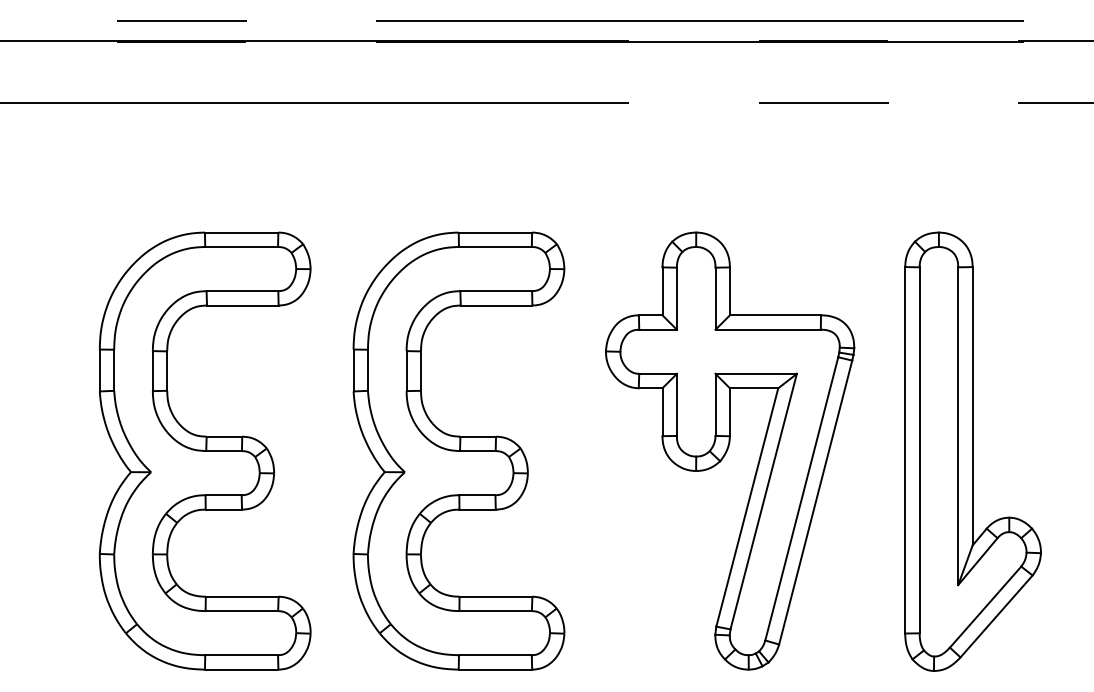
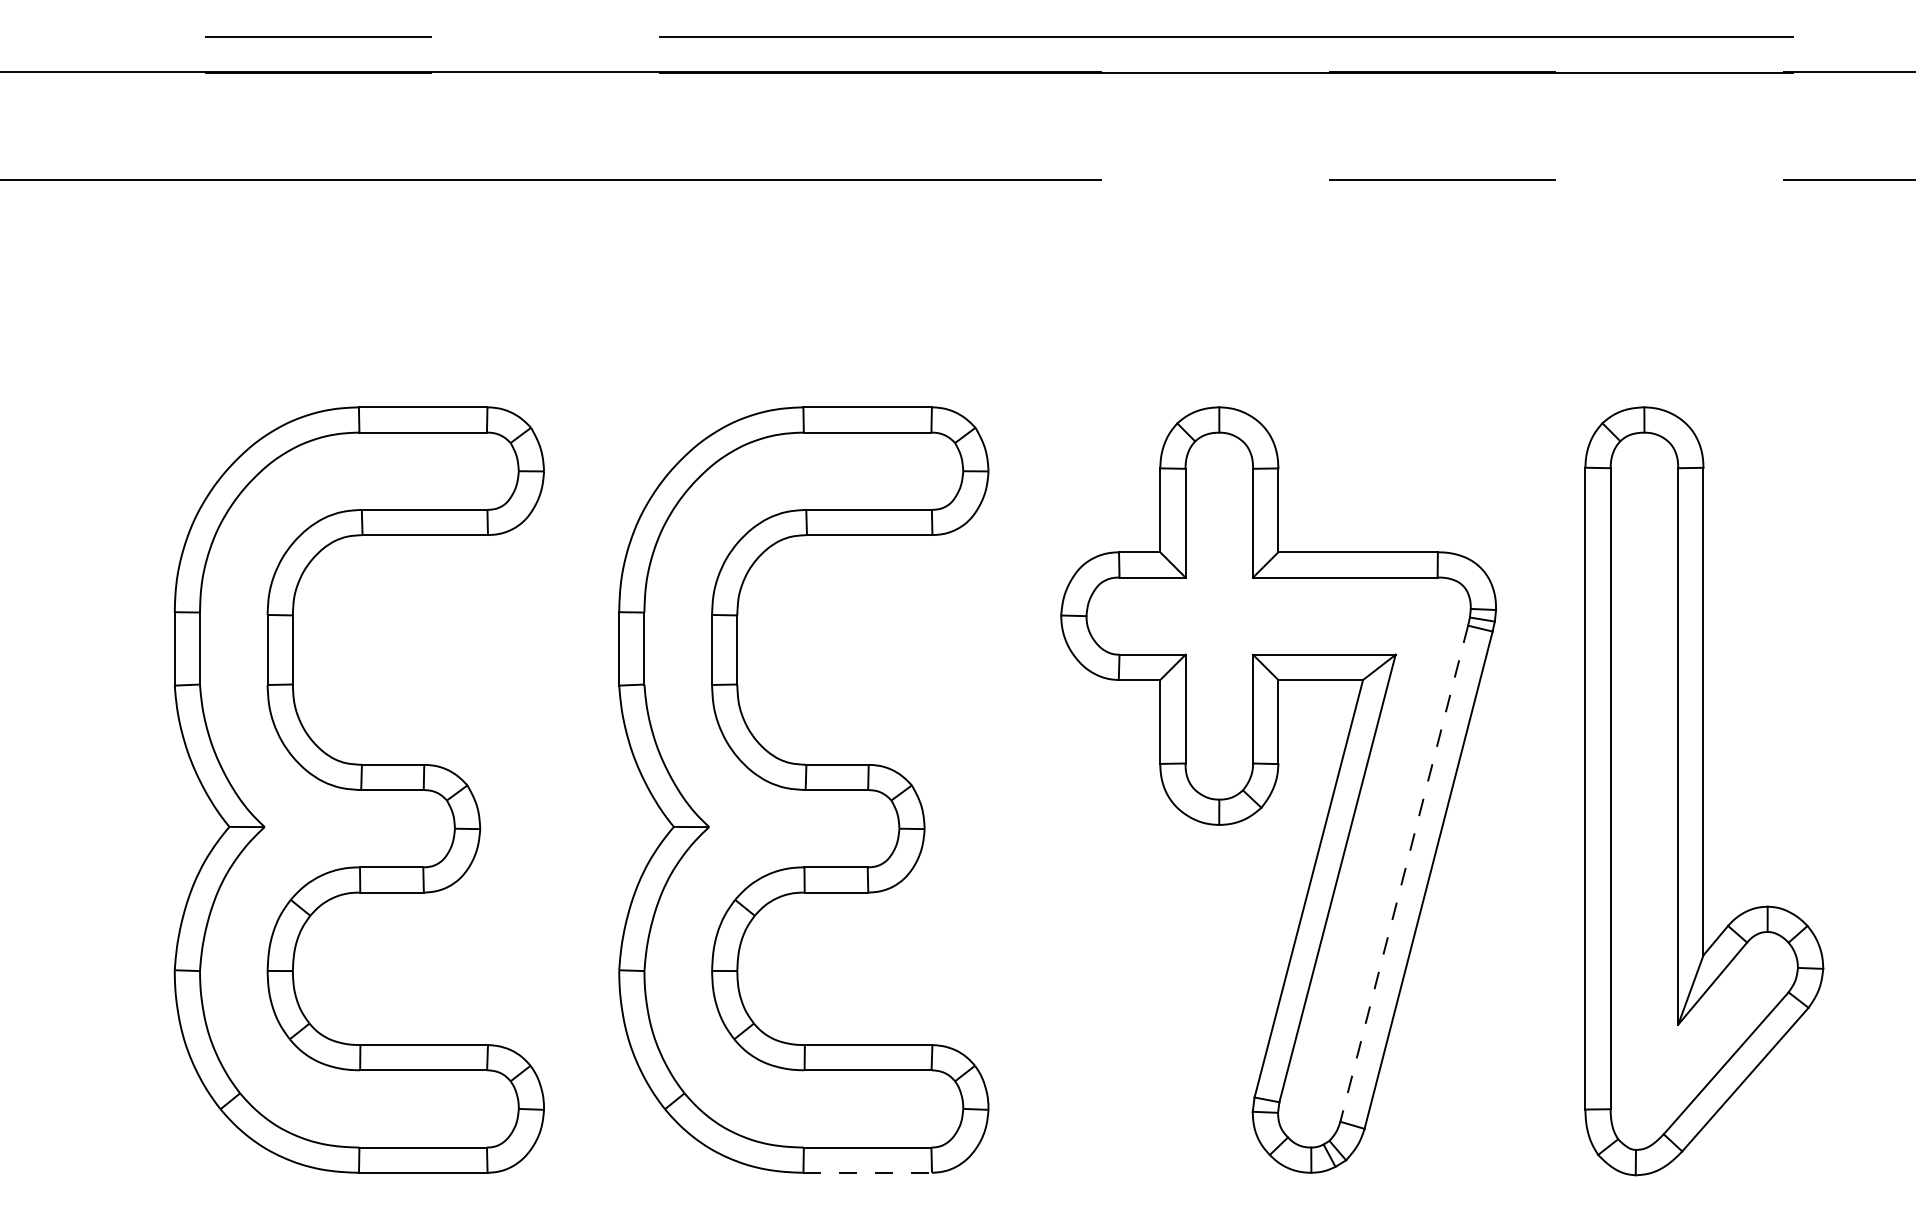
line: (801, 499) -> (1403, 874), solid -> dashed
line: (495, 669) -> (867, 1172), solid -> dashed

